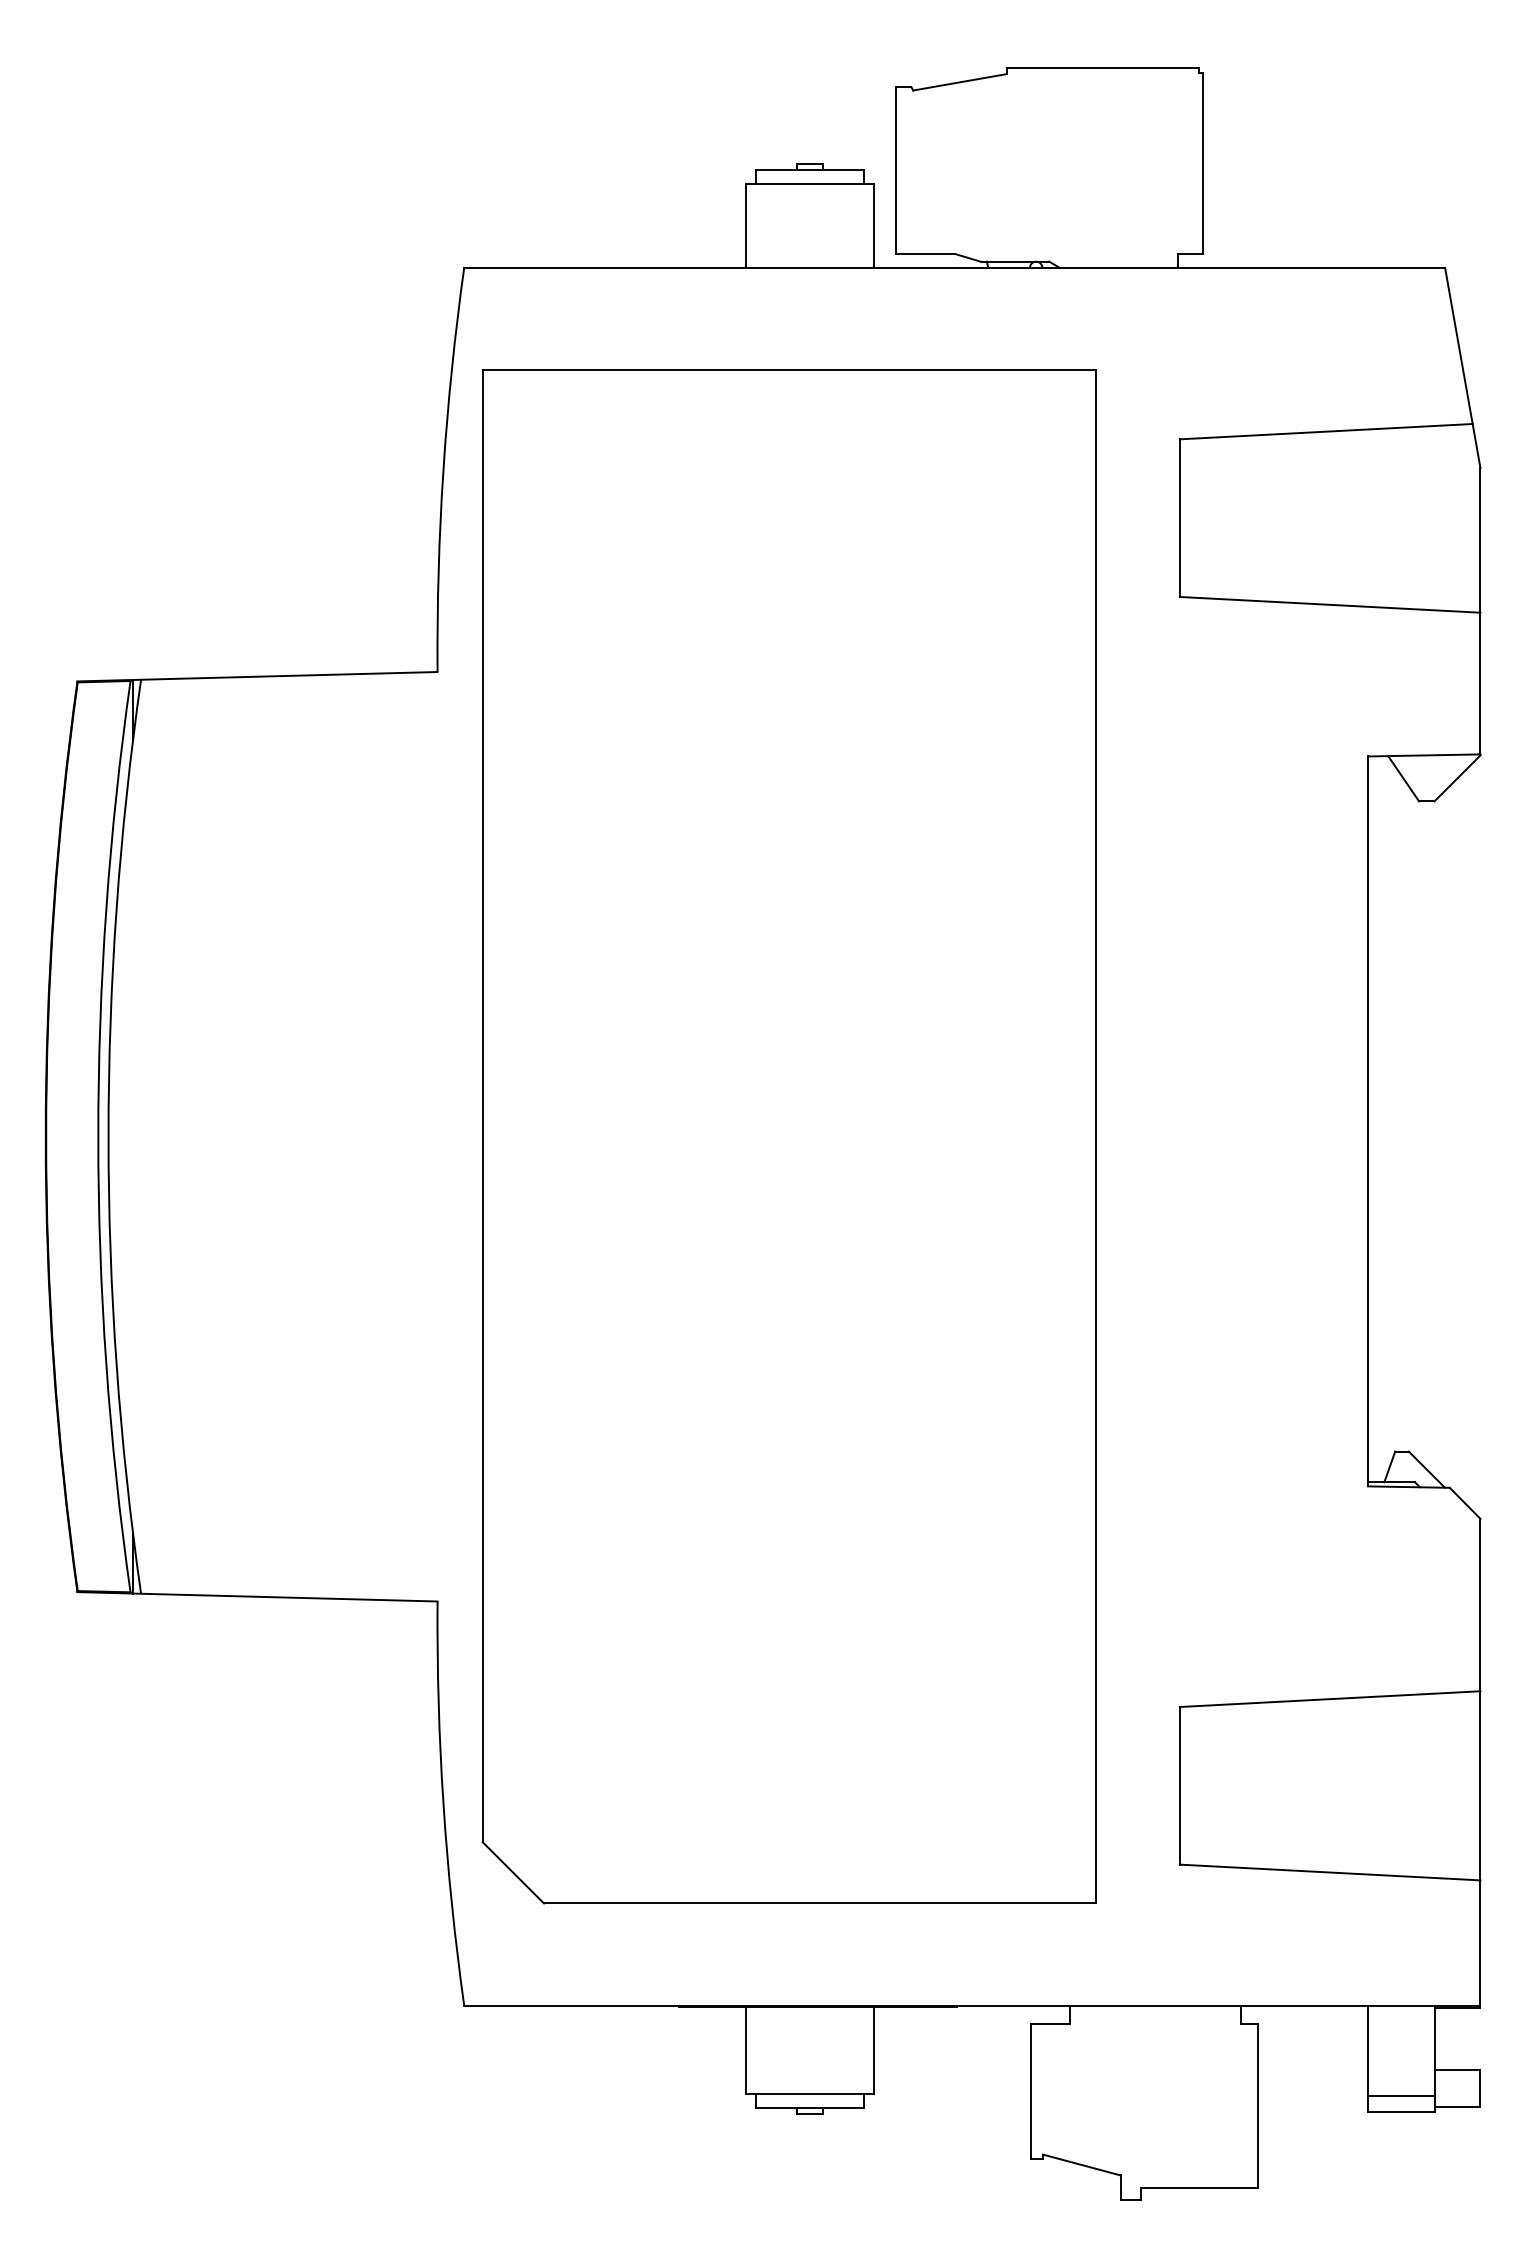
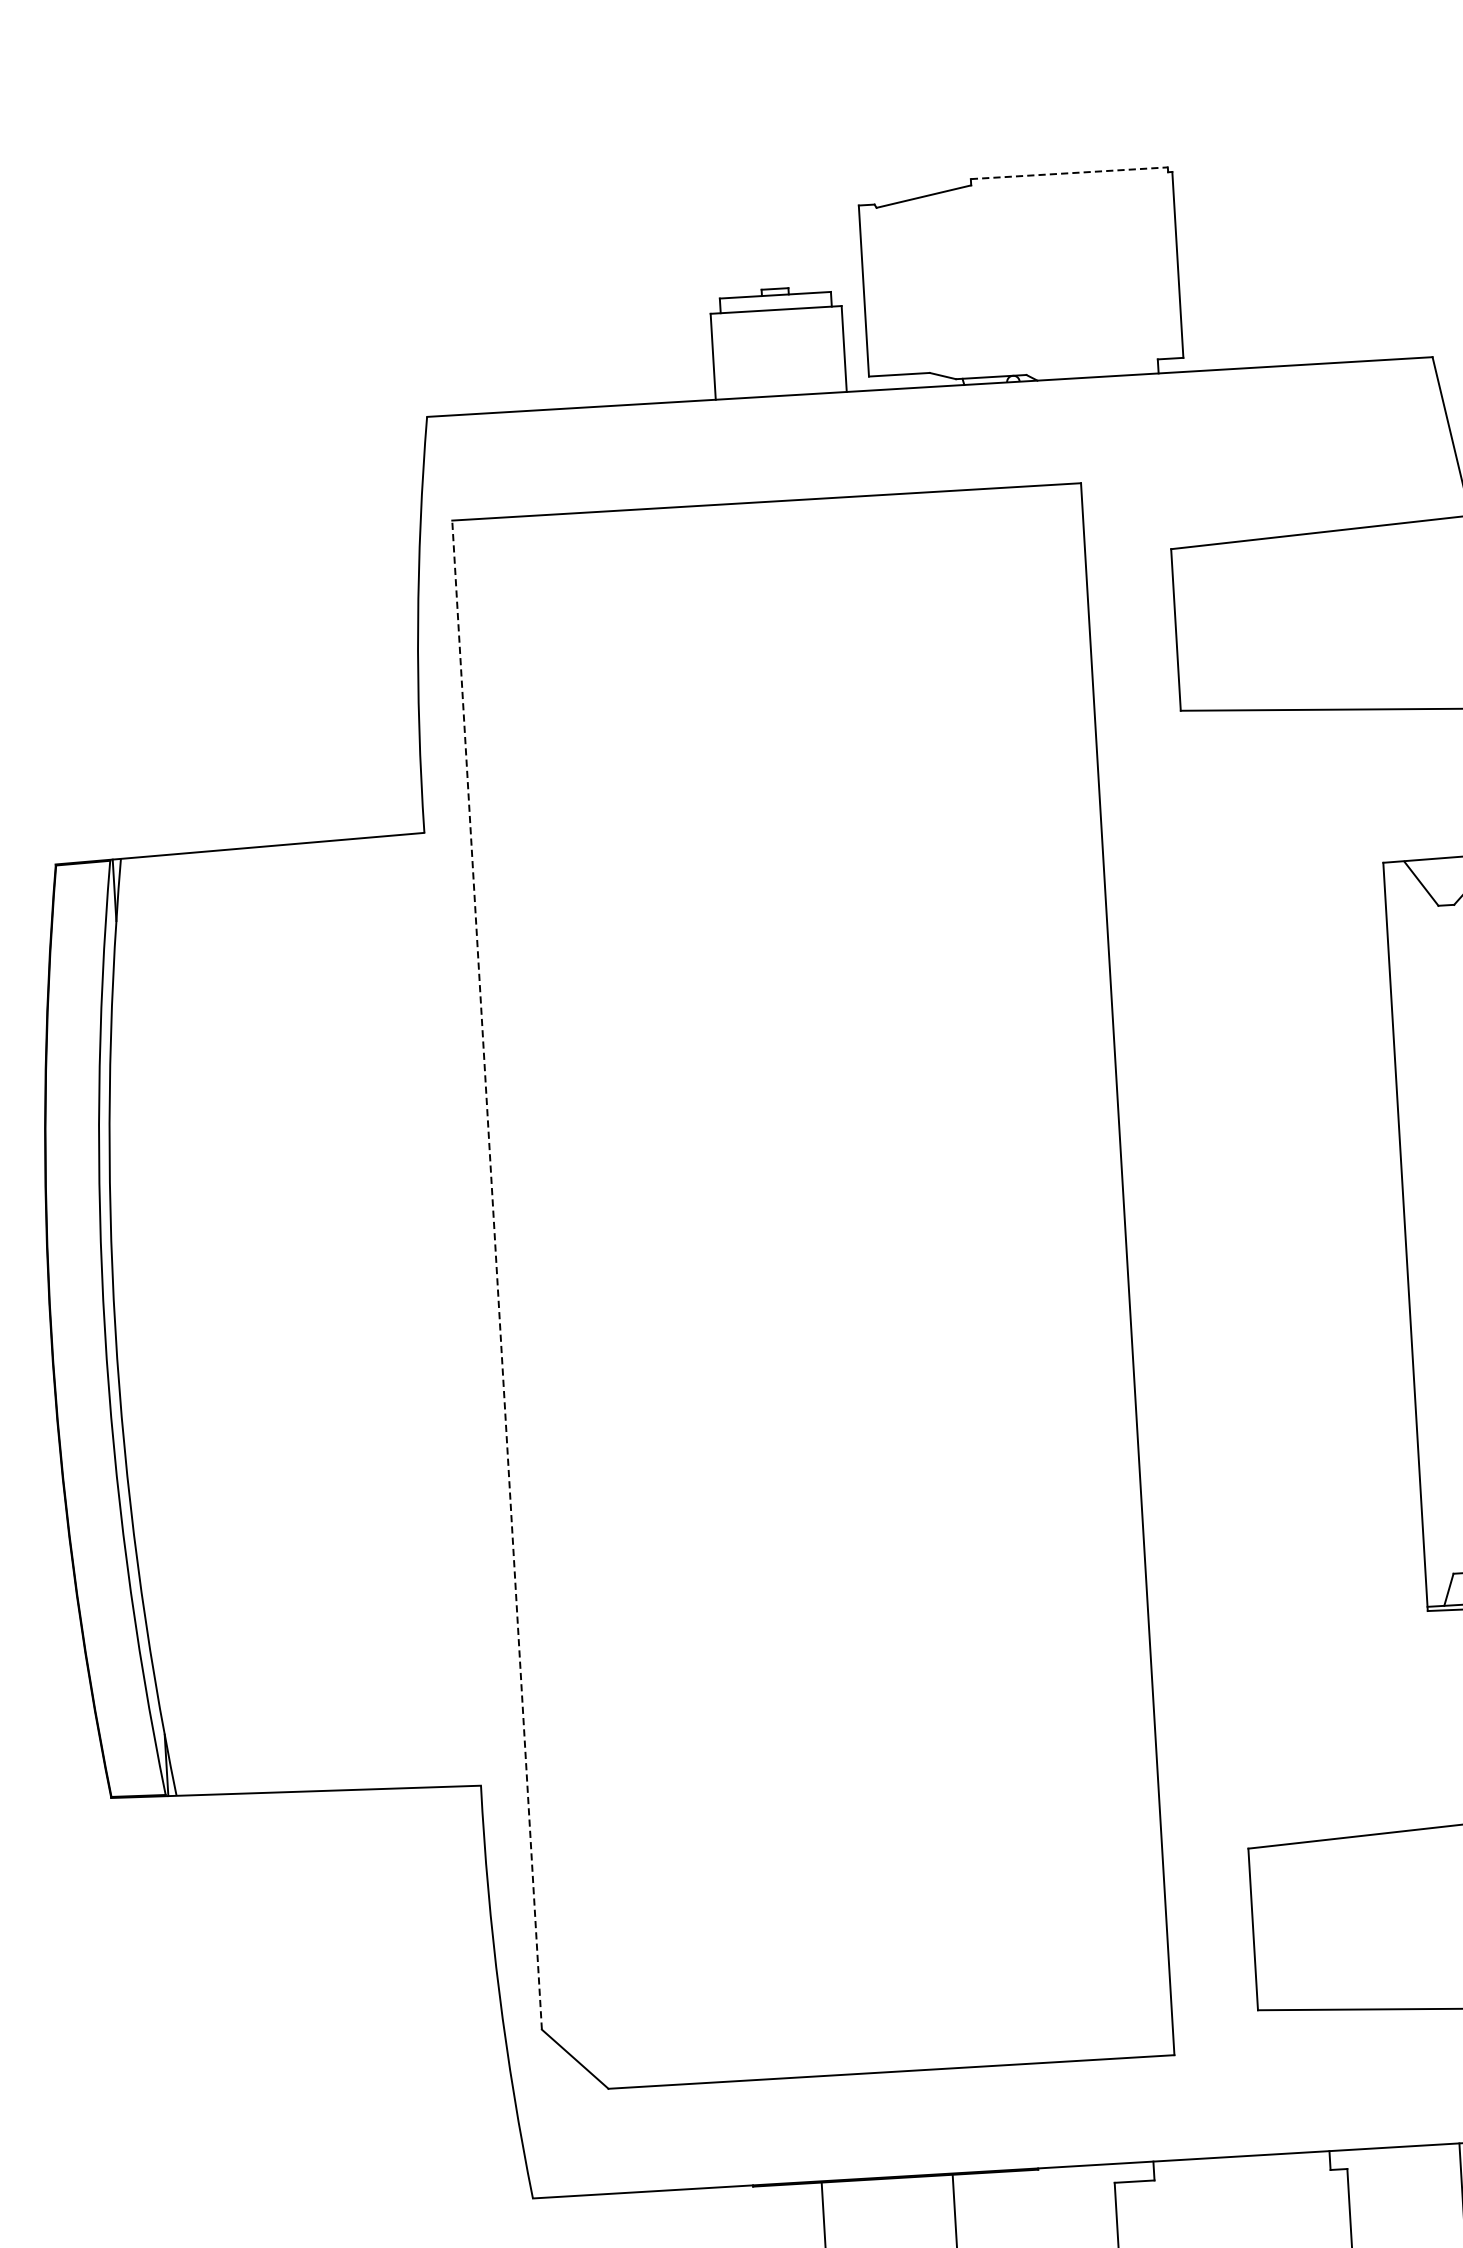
line: (1103, 68) -> (1070, 173), solid -> dashed
line: (482, 1105) -> (496, 1274), solid -> dashed

